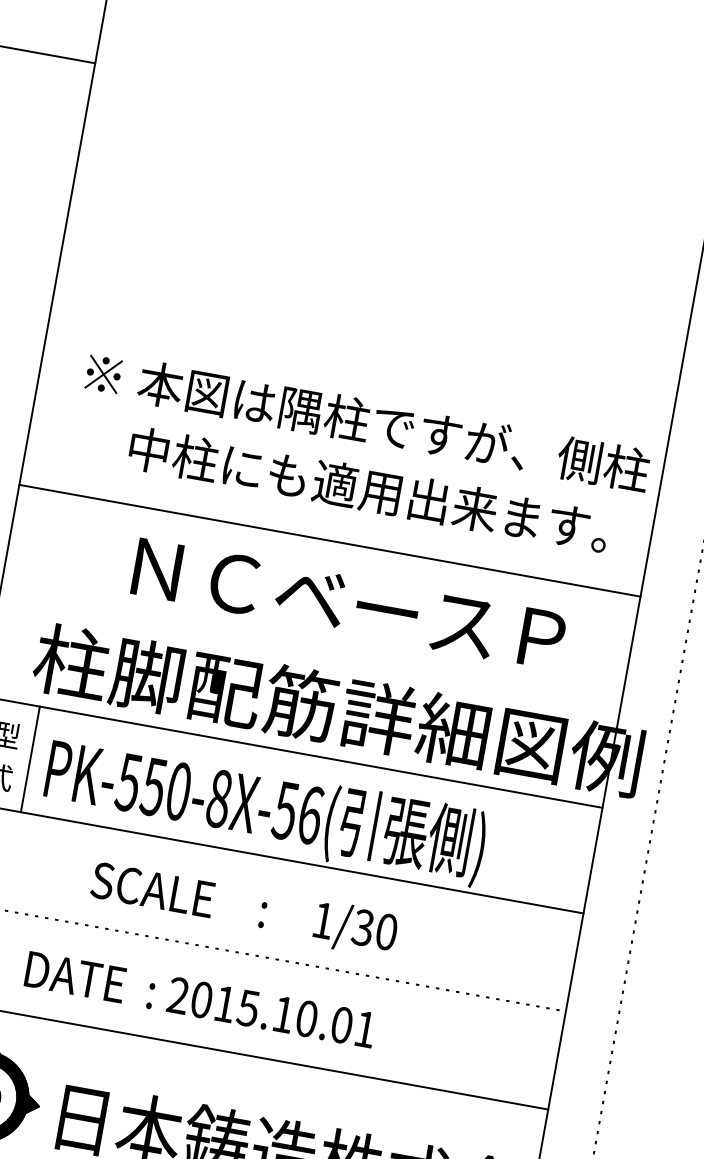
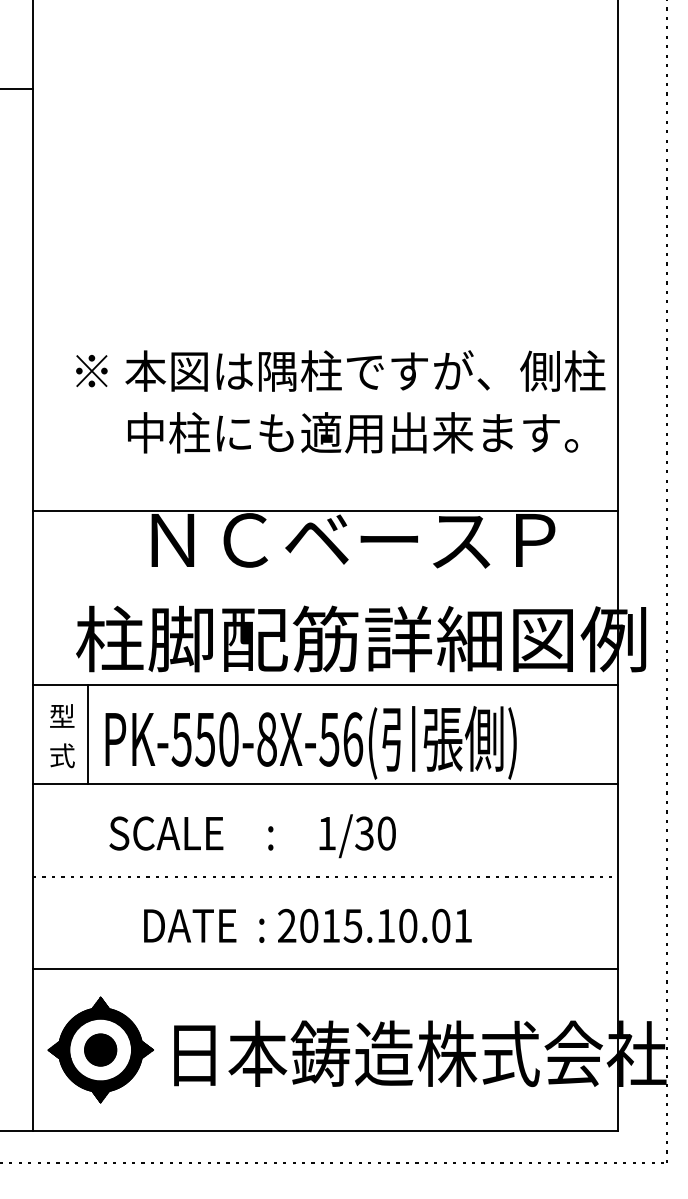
line: (329, 540) -> (325, 510), moved
text: (243, 909) -> (252, 836), moved
text: (200, 999) -> (307, 925), moved

